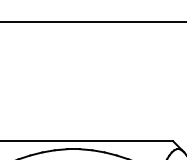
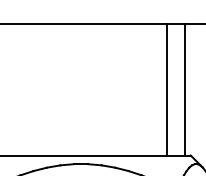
line: (152, 81) -> (167, 89), added
line: (168, 81) -> (185, 89), added

